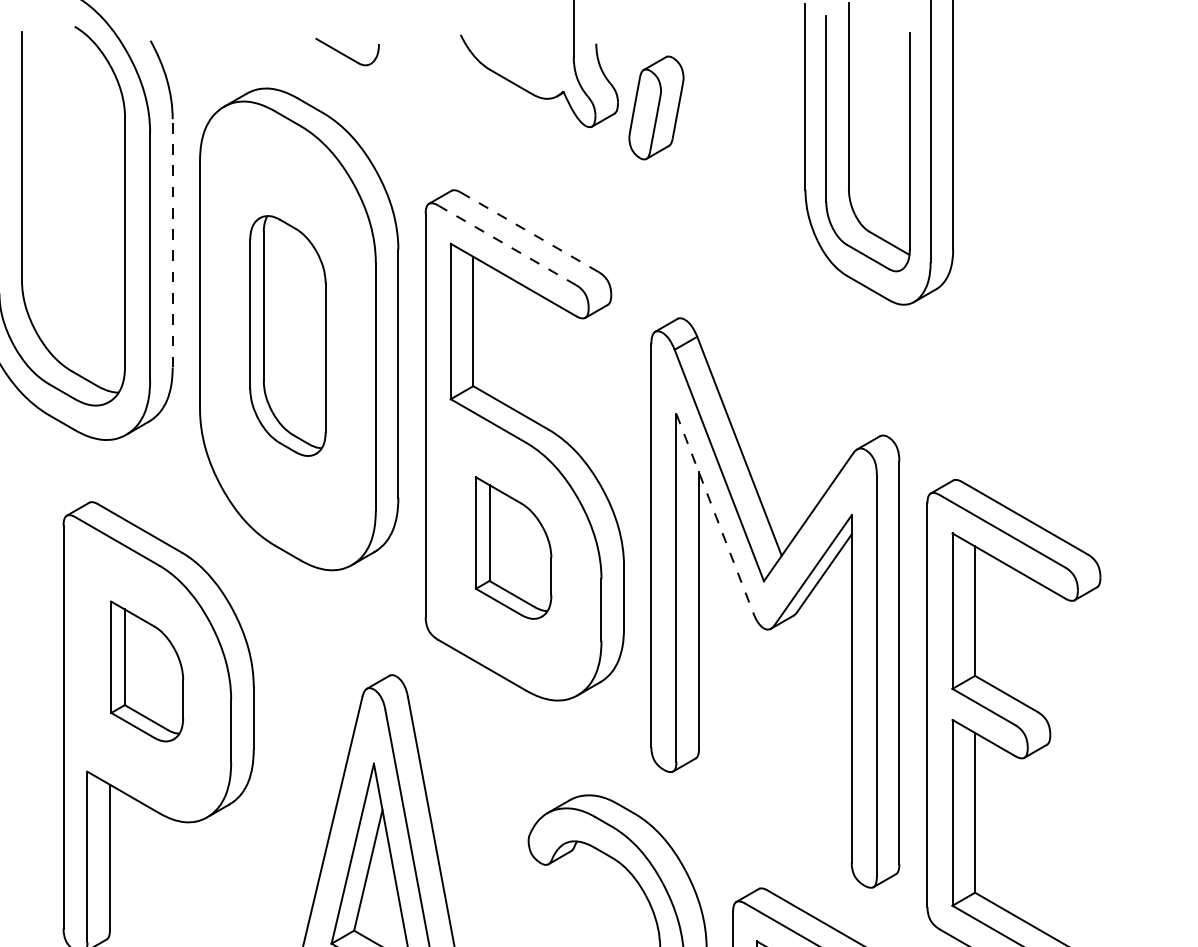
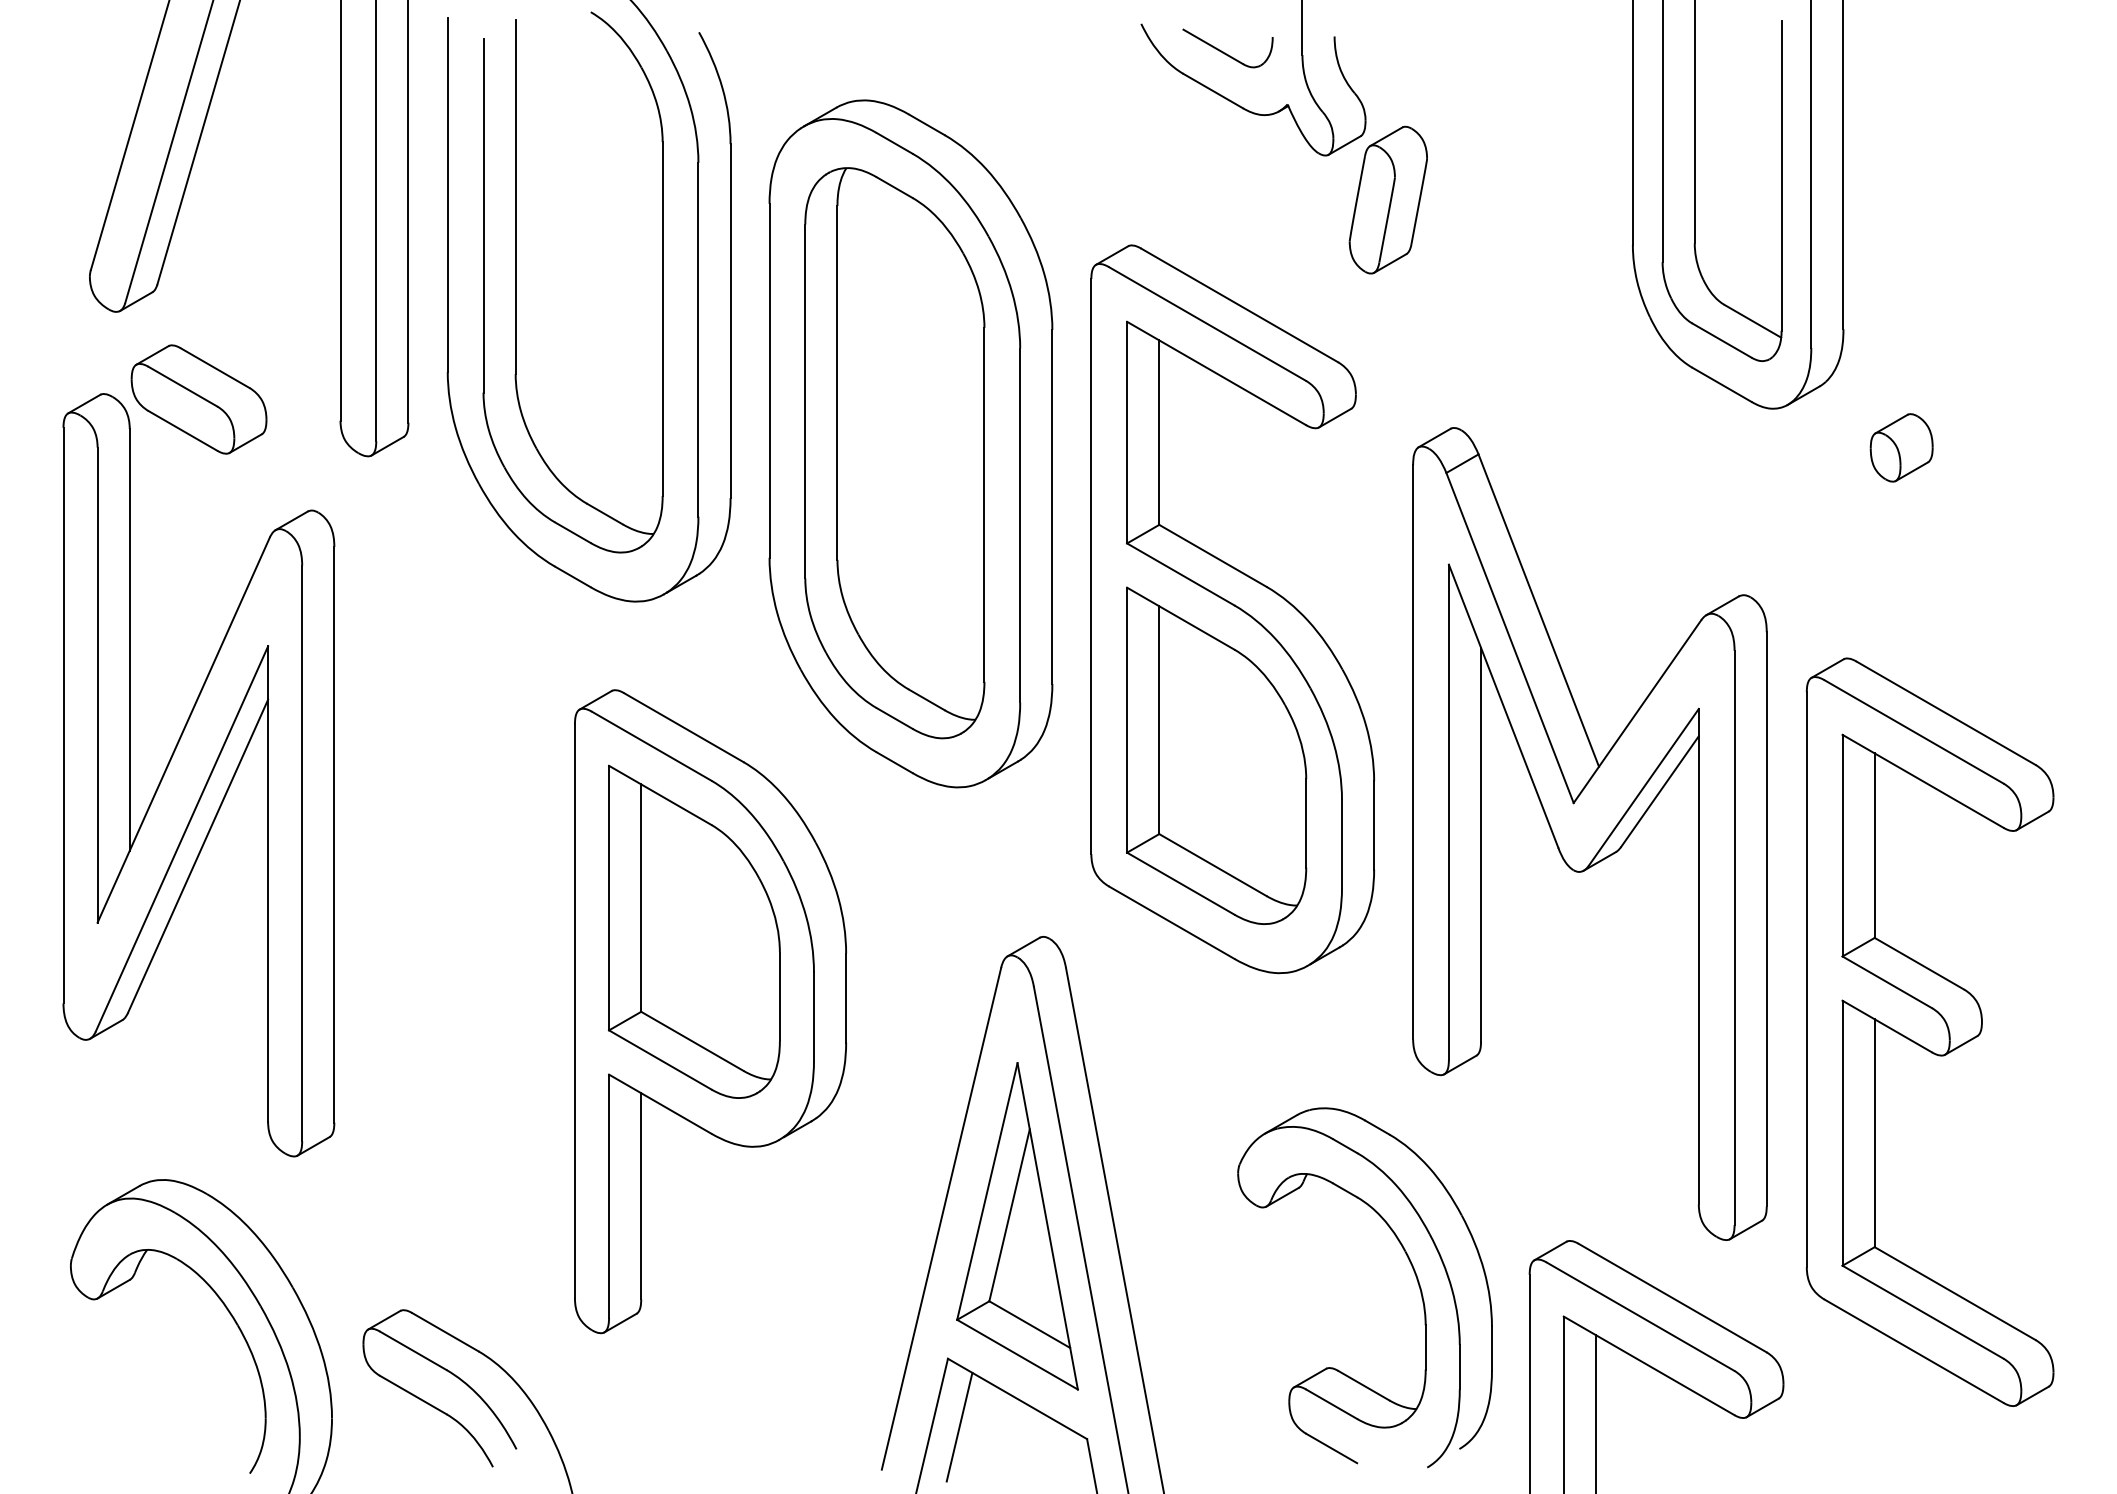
part: (347, 52) -> (1227, 48), moved
part: (655, 107) -> (1387, 199), moved
line: (529, 232) -> (1239, 305), dashed -> solid
line: (172, 243) -> (730, 321), dashed -> solid
line: (507, 245) -> (1207, 324), dashed -> solid
part: (993, 331) -> (1901, 447), added
part: (287, 336) -> (894, 453), size x1.67
line: (714, 513) -> (1503, 706), dashed -> solid
part: (513, 547) -> (1216, 755), size x1.67
part: (146, 671) -> (693, 931), size x1.67

